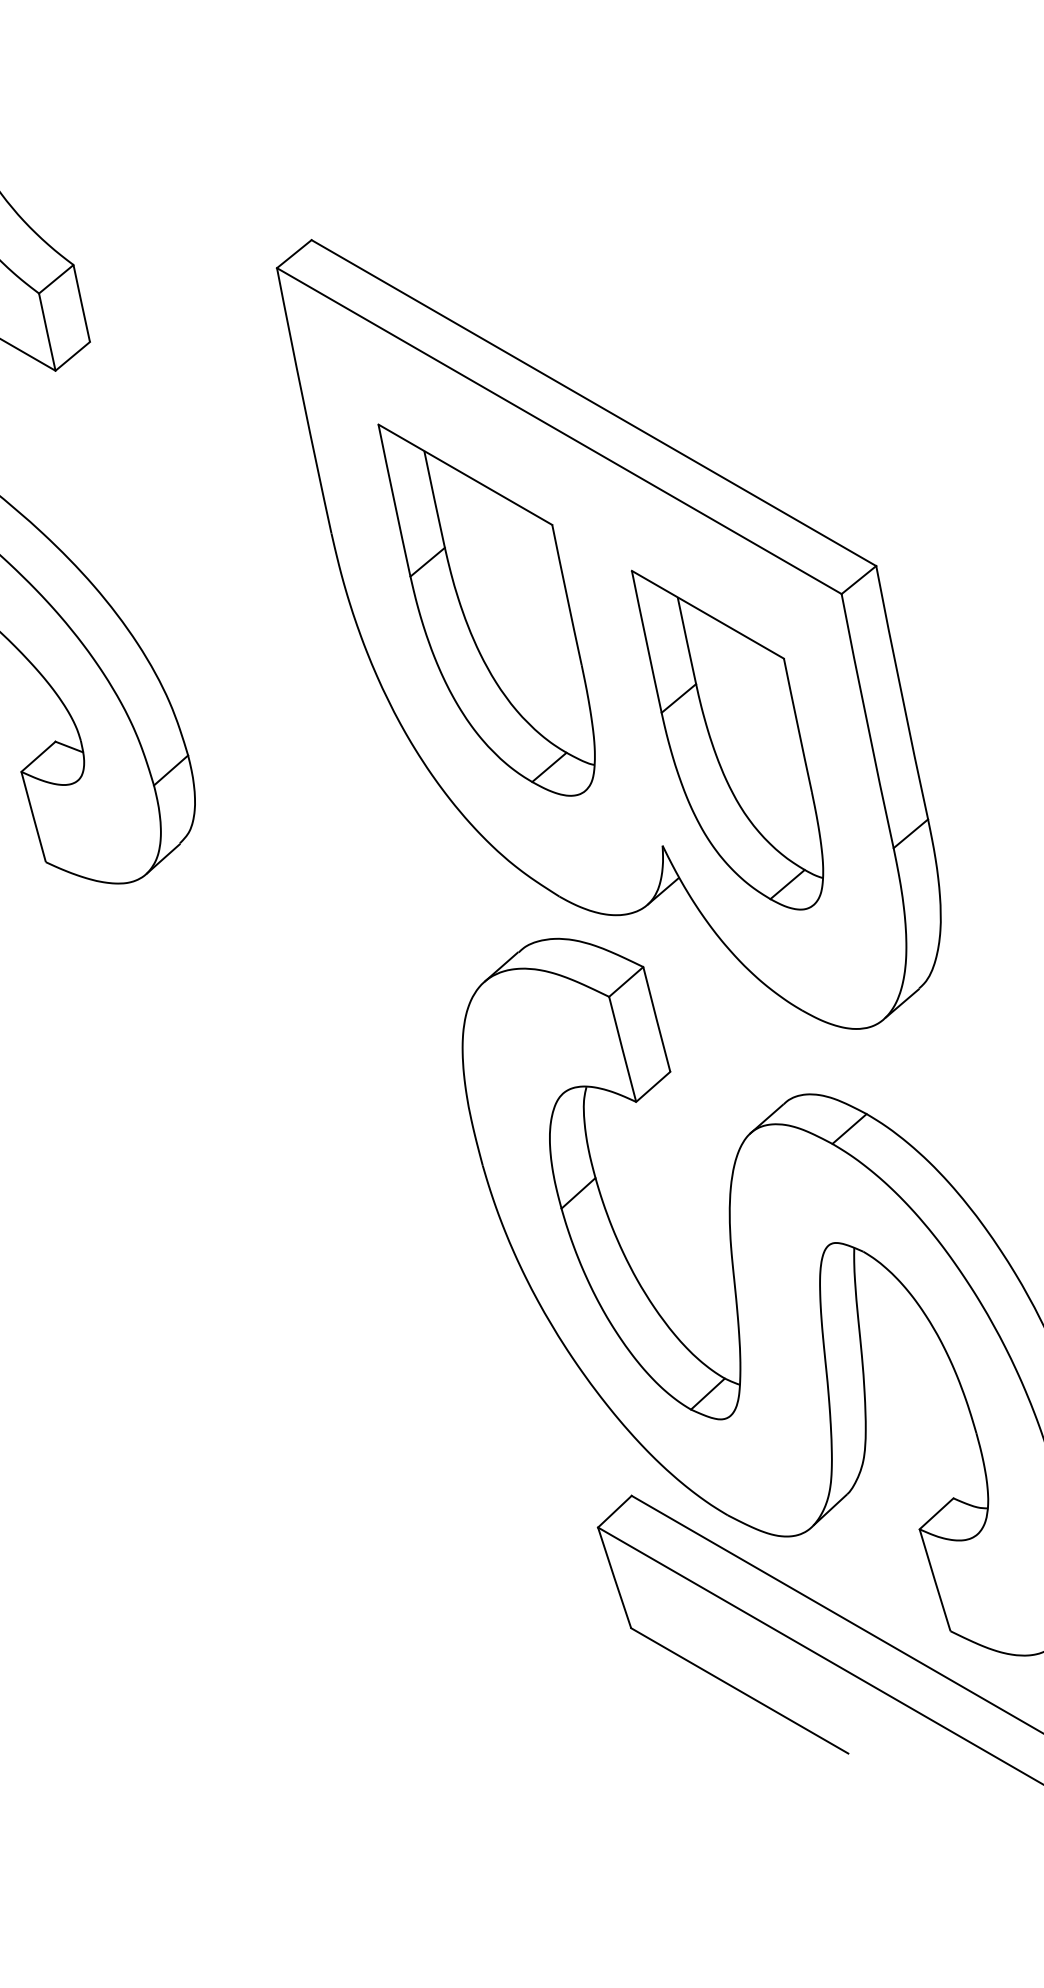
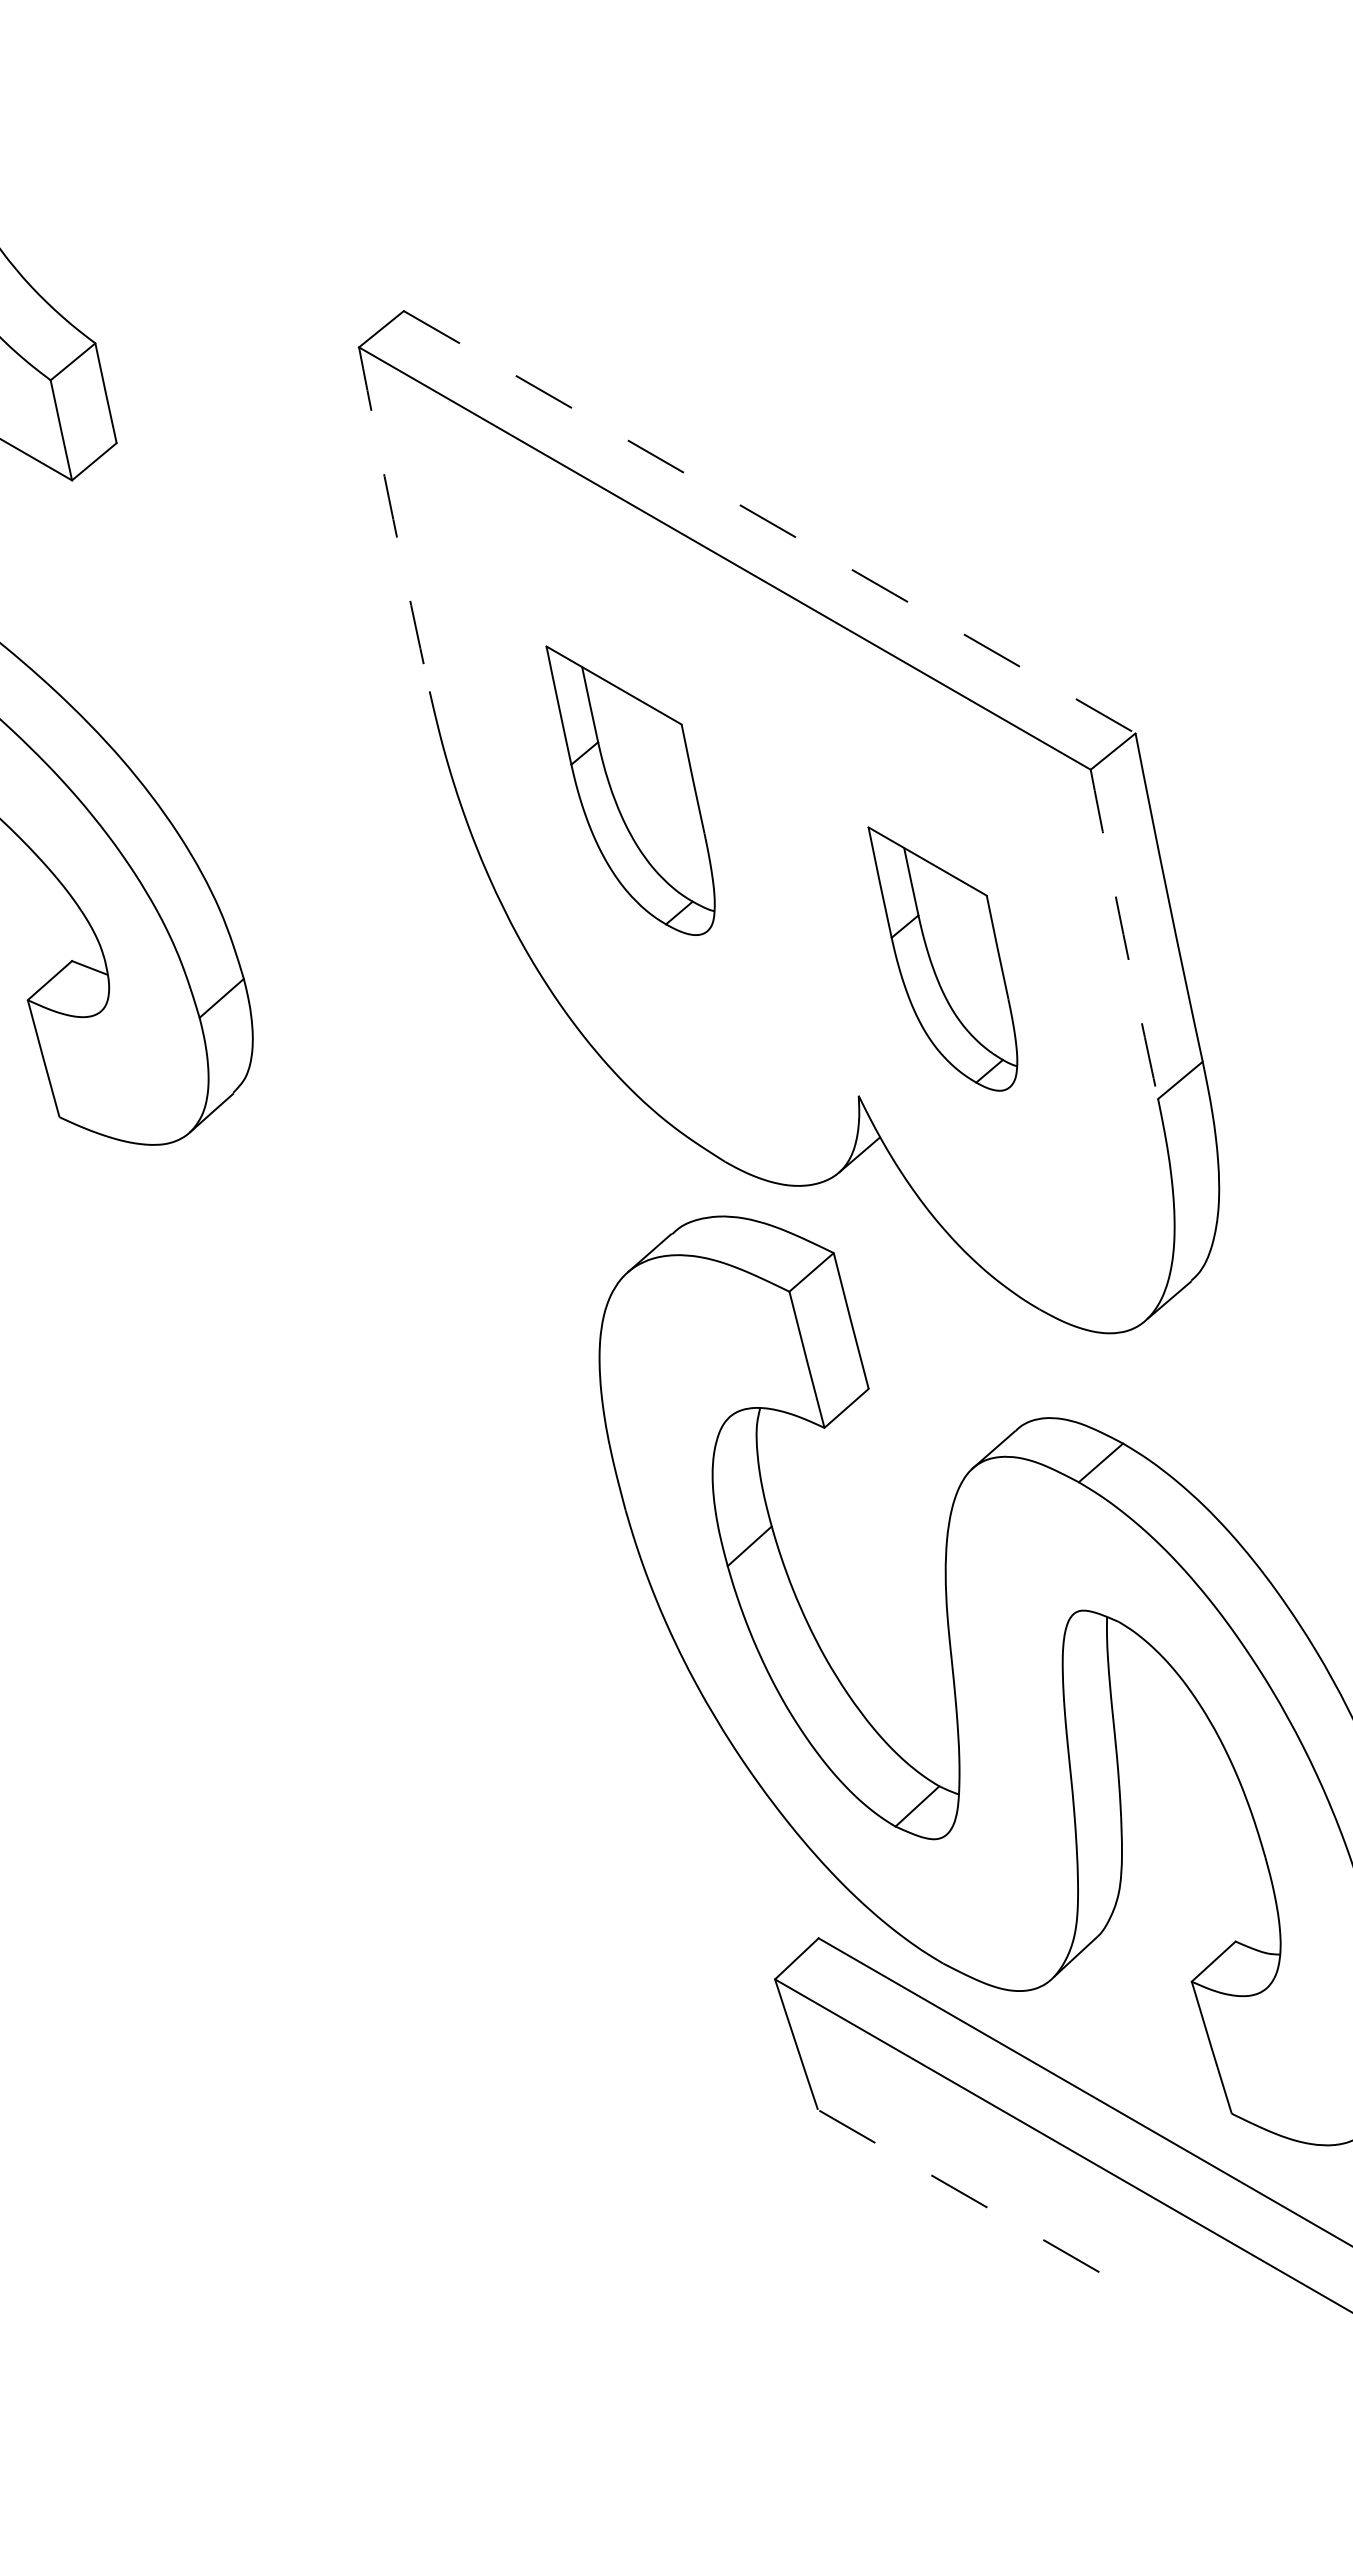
arc: (303, 400) -> (393, 519), solid -> dashed
line: (594, 403) -> (770, 522), solid -> dashed
part: (486, 610) -> (630, 790), size x0.6
arc: (866, 721) -> (1123, 934), solid -> dashed
part: (727, 739) -> (942, 958), size x0.6
line: (739, 1690) -> (958, 2190), solid -> dashed

